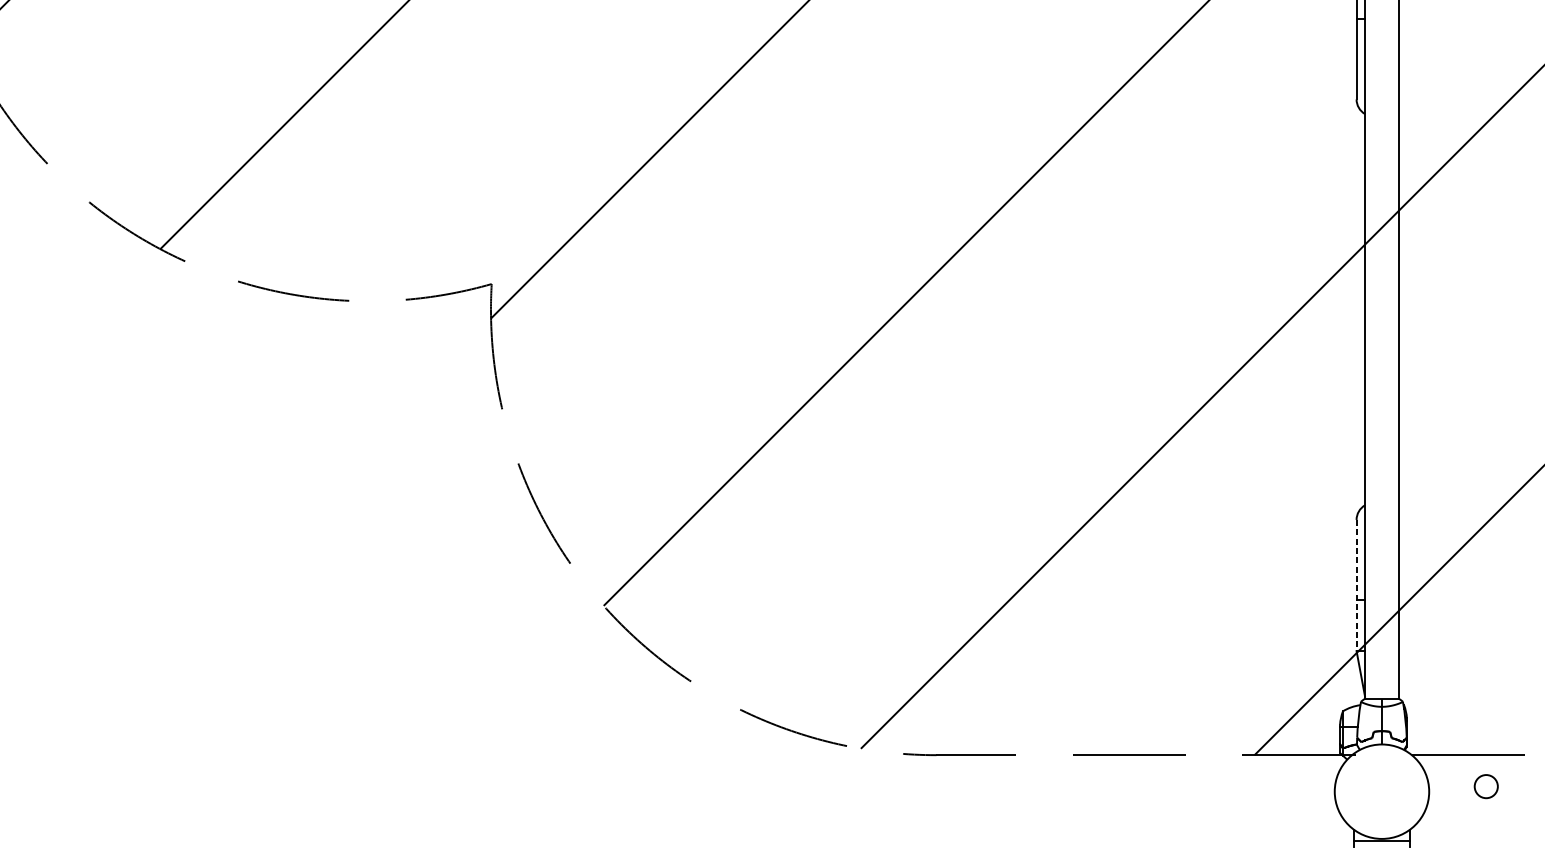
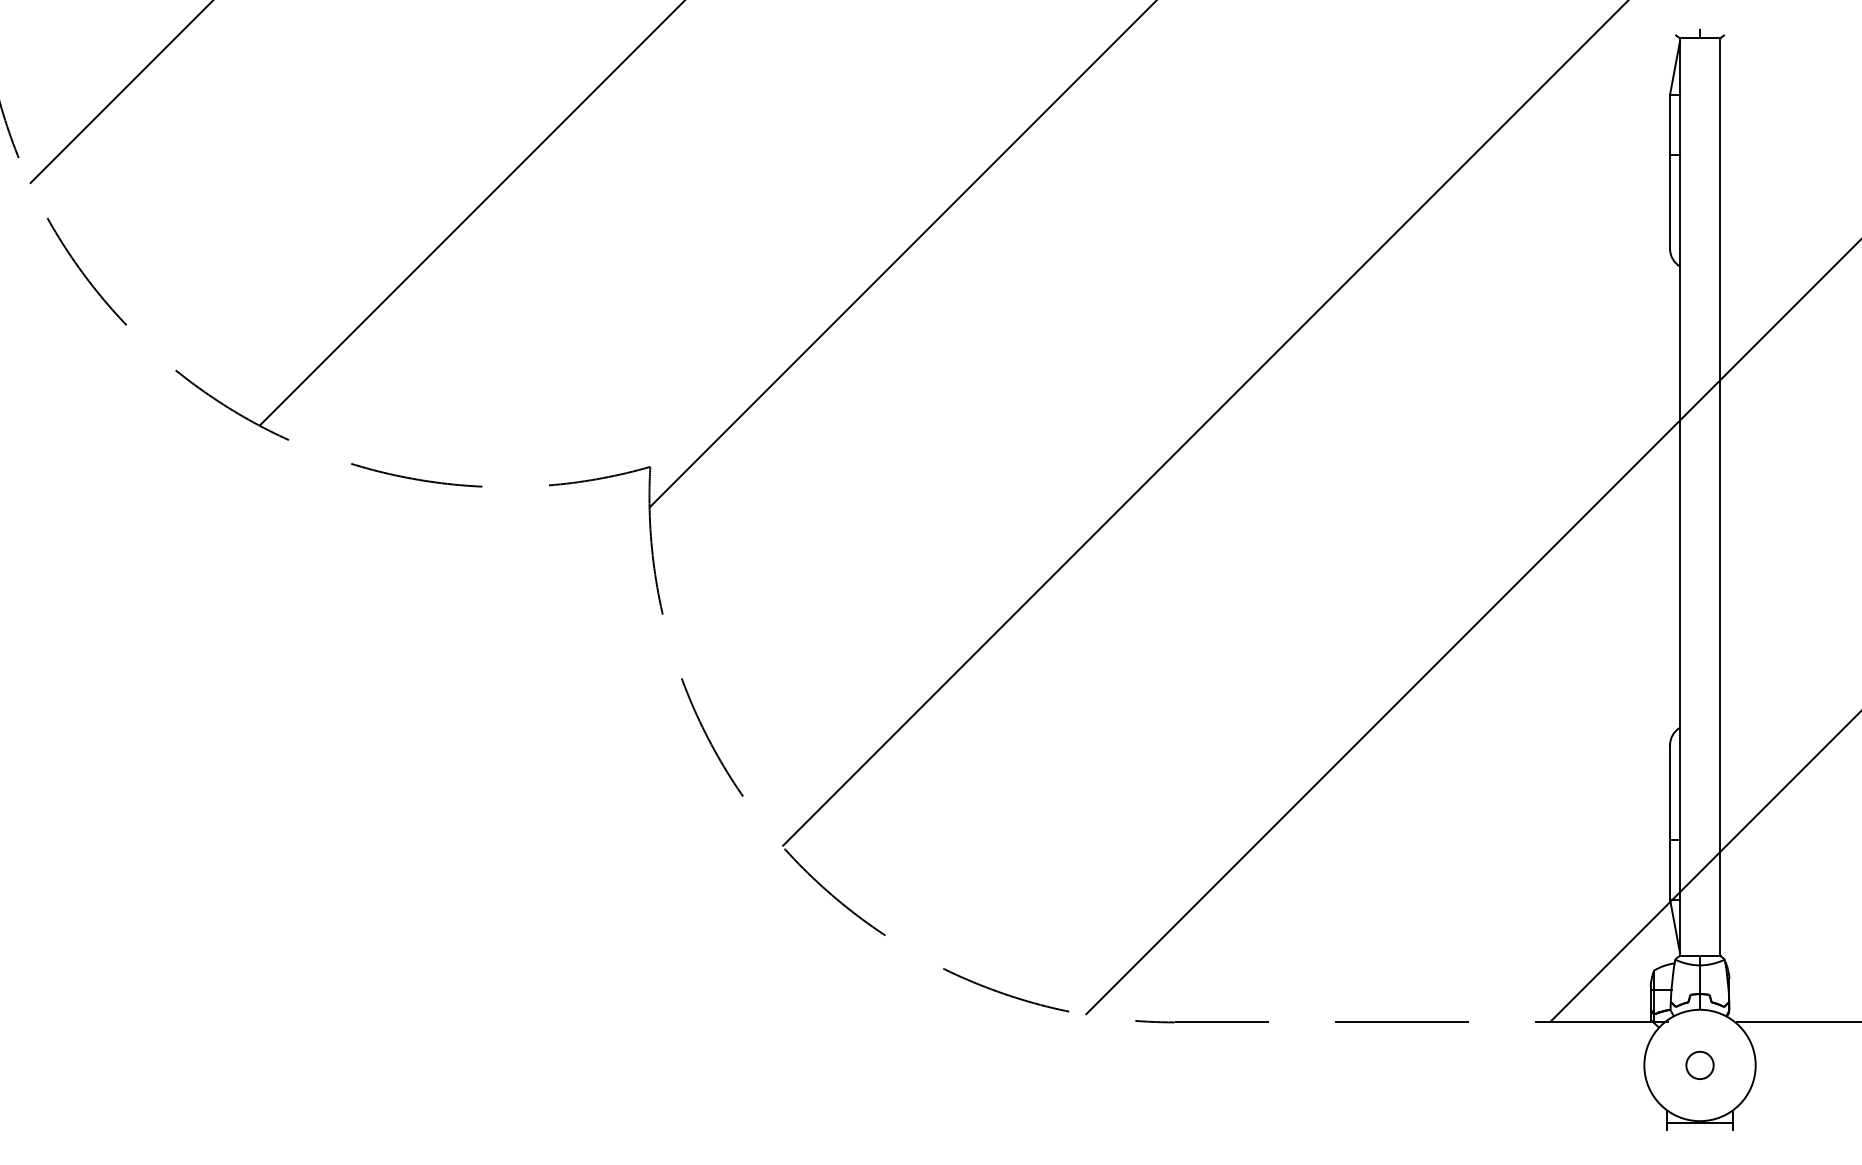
line: (1356, 585) -> (1670, 822), dashed -> solid
circle: (1485, 785) -> (1699, 1064), moved

